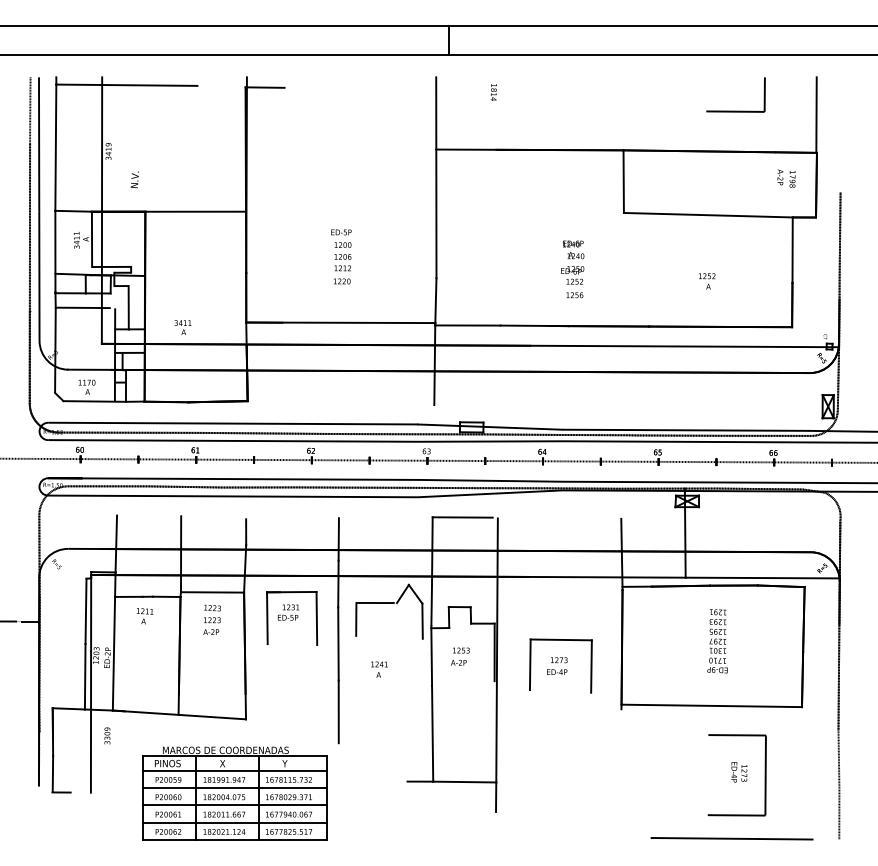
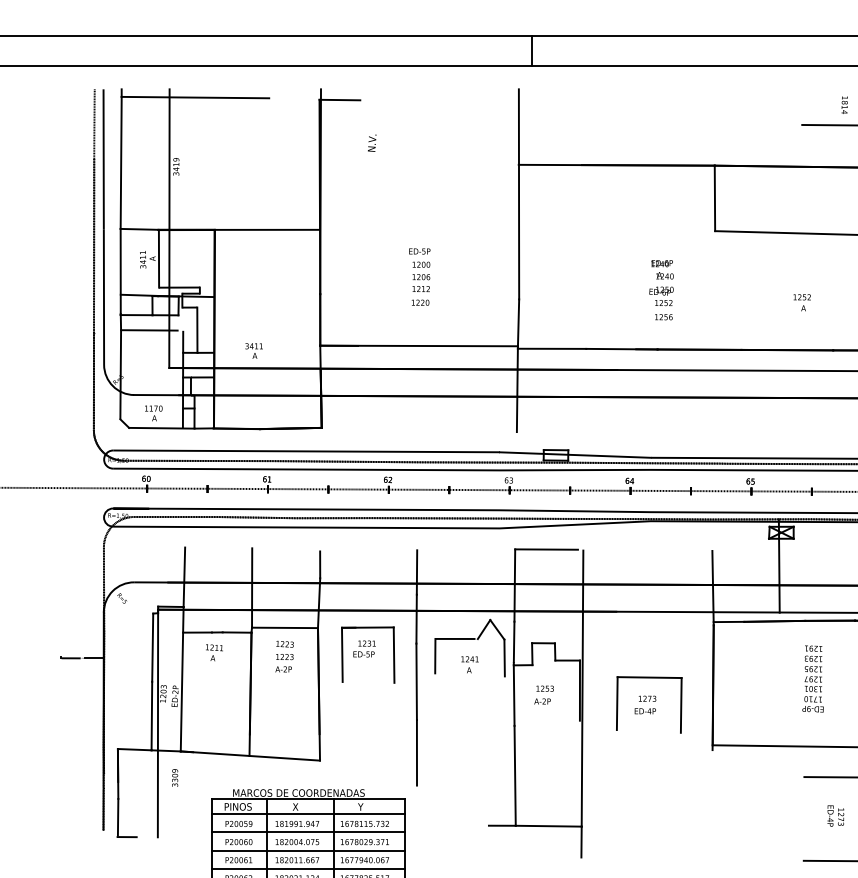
text: (493, 92) -> (844, 105), moved
text: (134, 179) -> (371, 142), moved
text: (379, 669) -> (470, 664), moved

